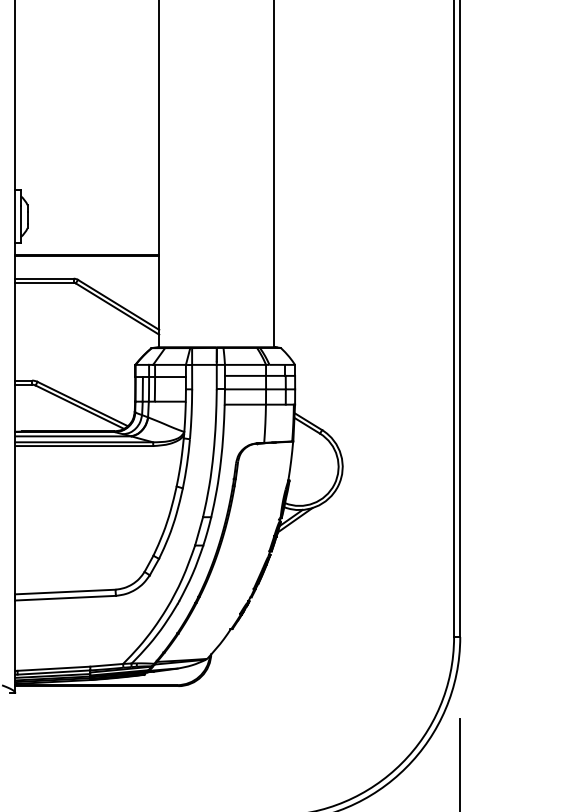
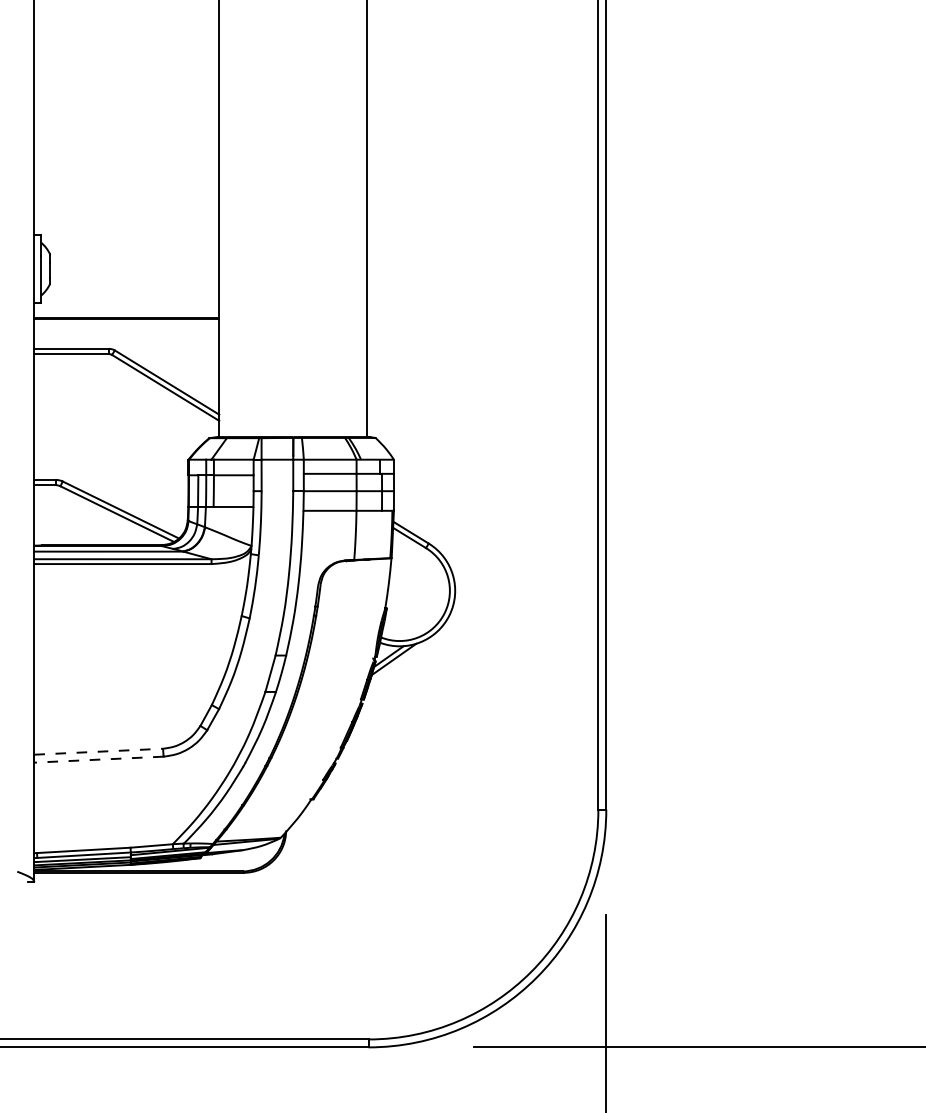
line: (66, 591) -> (99, 751), solid -> dashed
line: (66, 598) -> (99, 759), solid -> dashed

